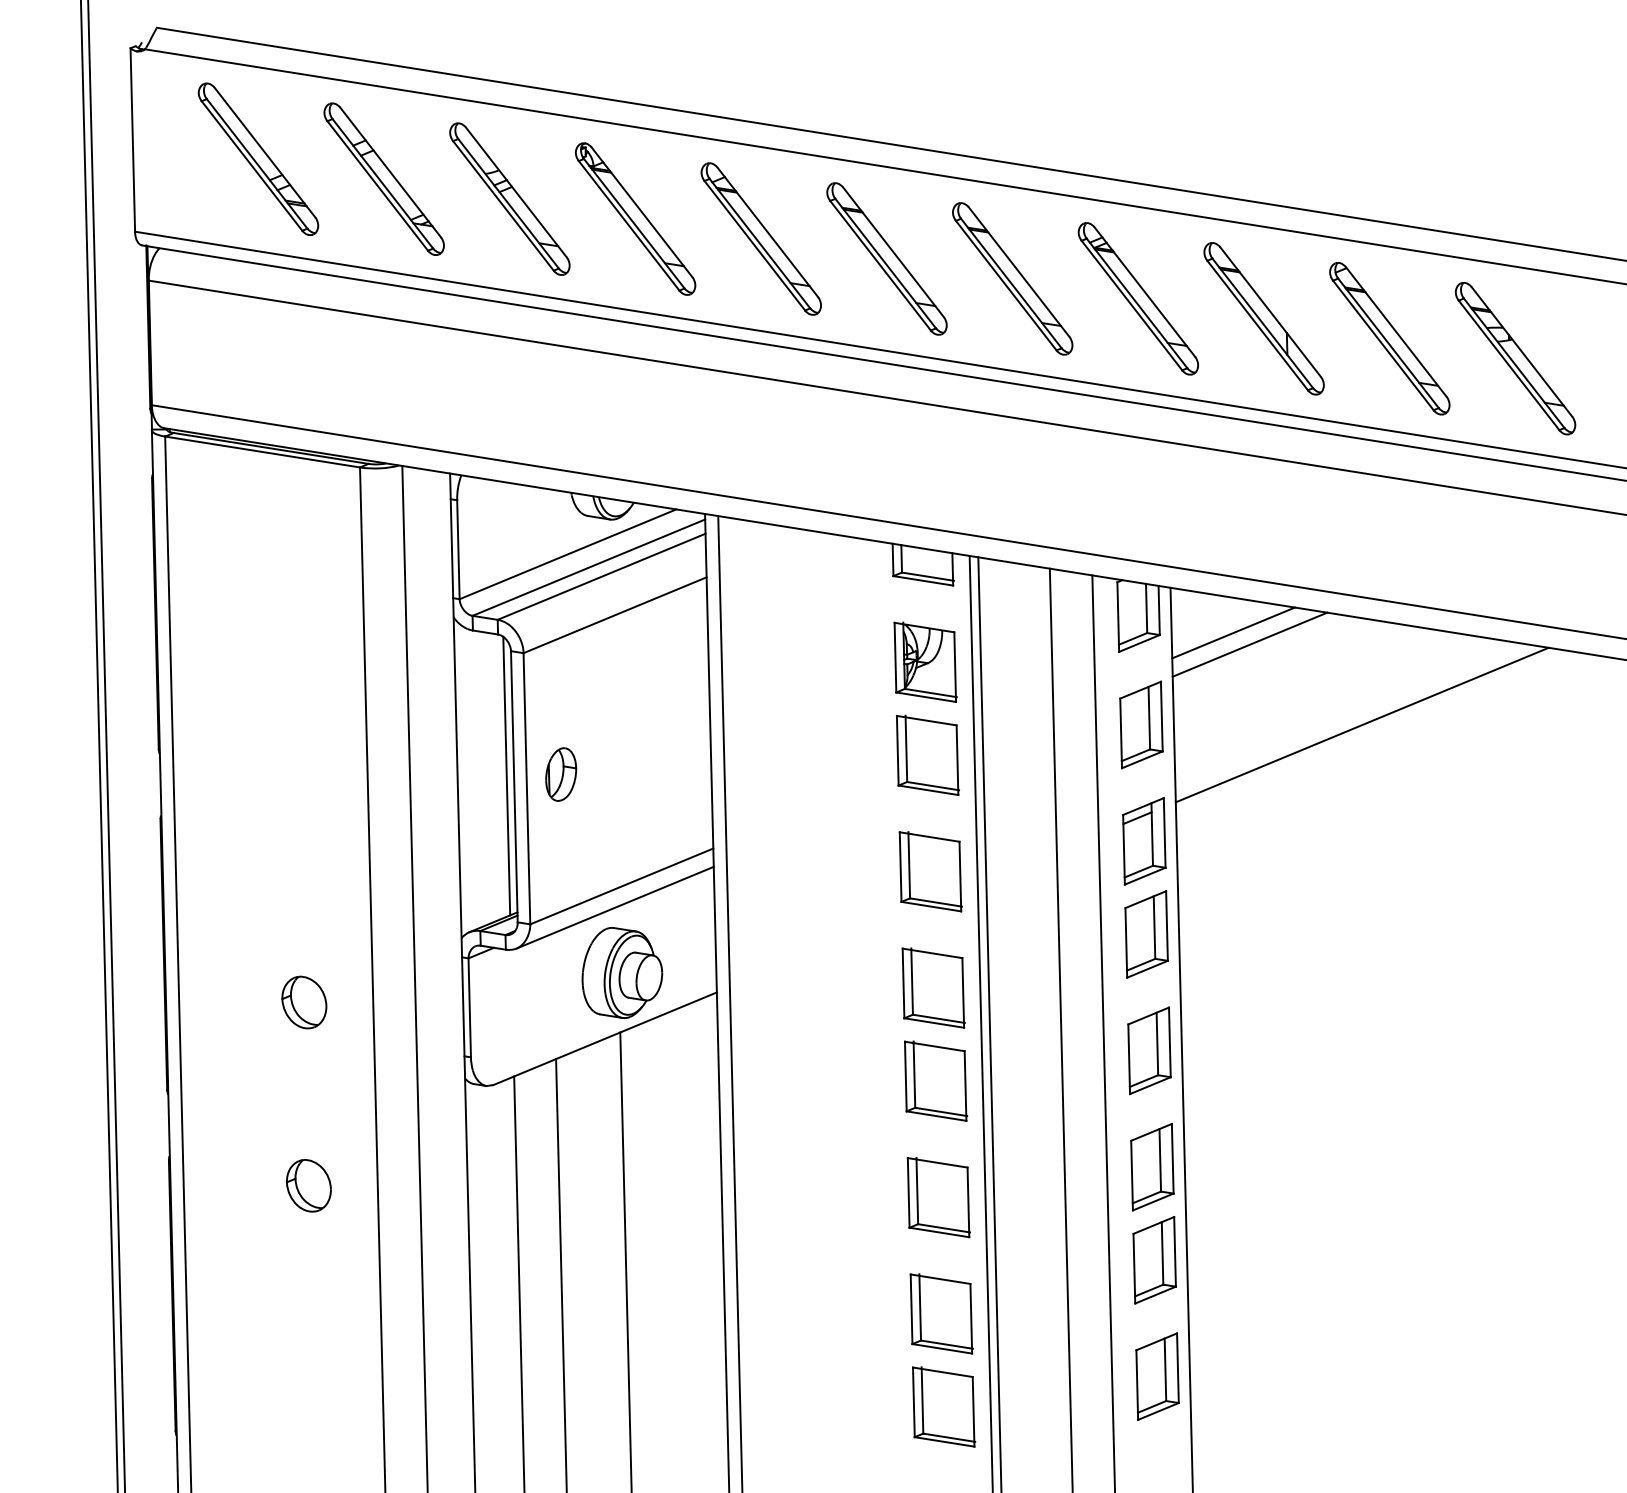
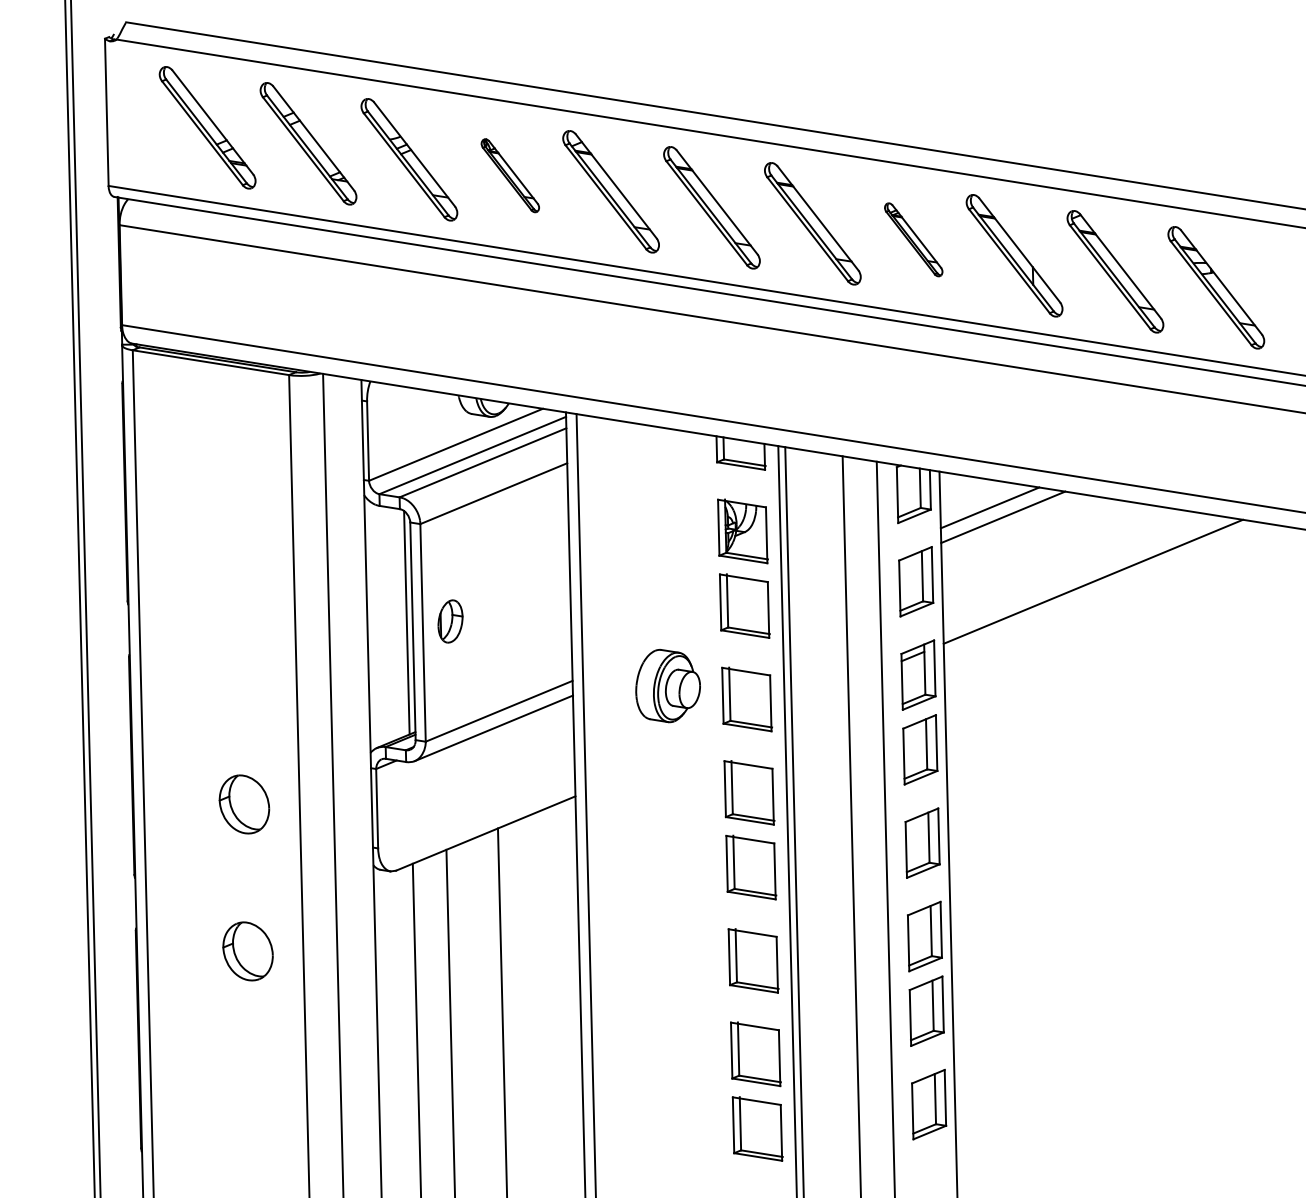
part: (635, 218) -> (510, 175), size x0.6
part: (1138, 298) -> (913, 239), size x0.6
part: (622, 972) -> (668, 685), moved
part: (304, 1002) -> (244, 804), size x1.4
part: (308, 1185) -> (247, 951), size x1.4

